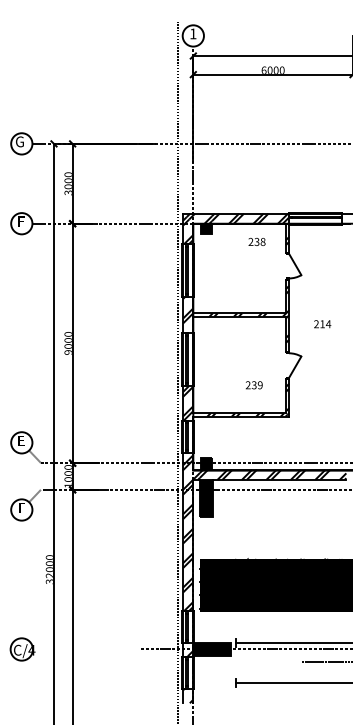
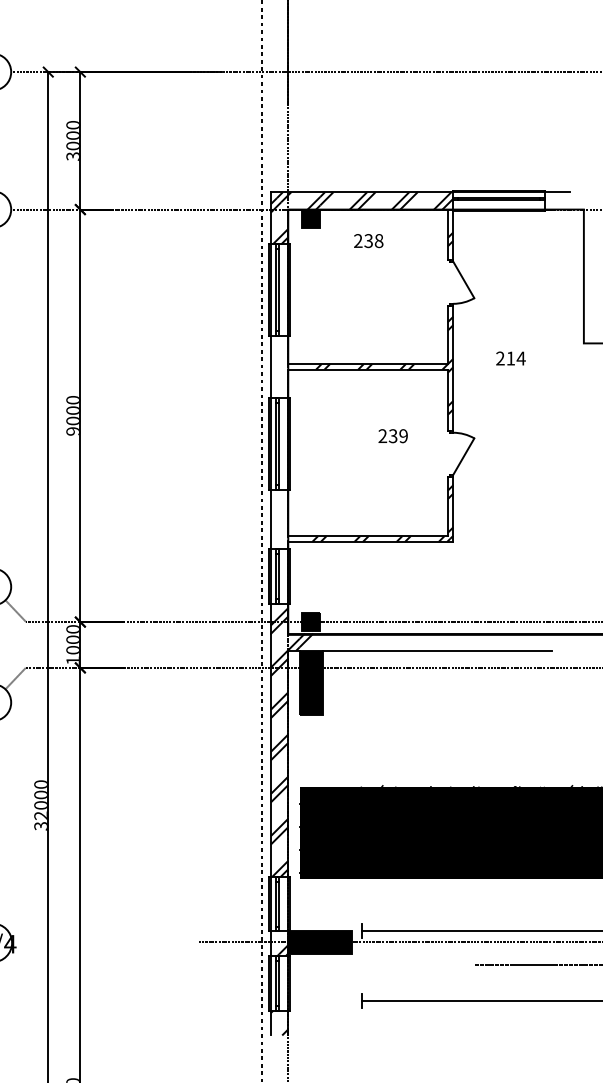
text: (256, 241) -> (367, 240), moved
hatch: (188, 315) -> (279, 367), removed
text: (322, 324) -> (510, 359), moved
text: (254, 385) -> (393, 436), moved
hatch: (188, 403) -> (279, 519), removed
hatch: (281, 474) -> (440, 641), removed

